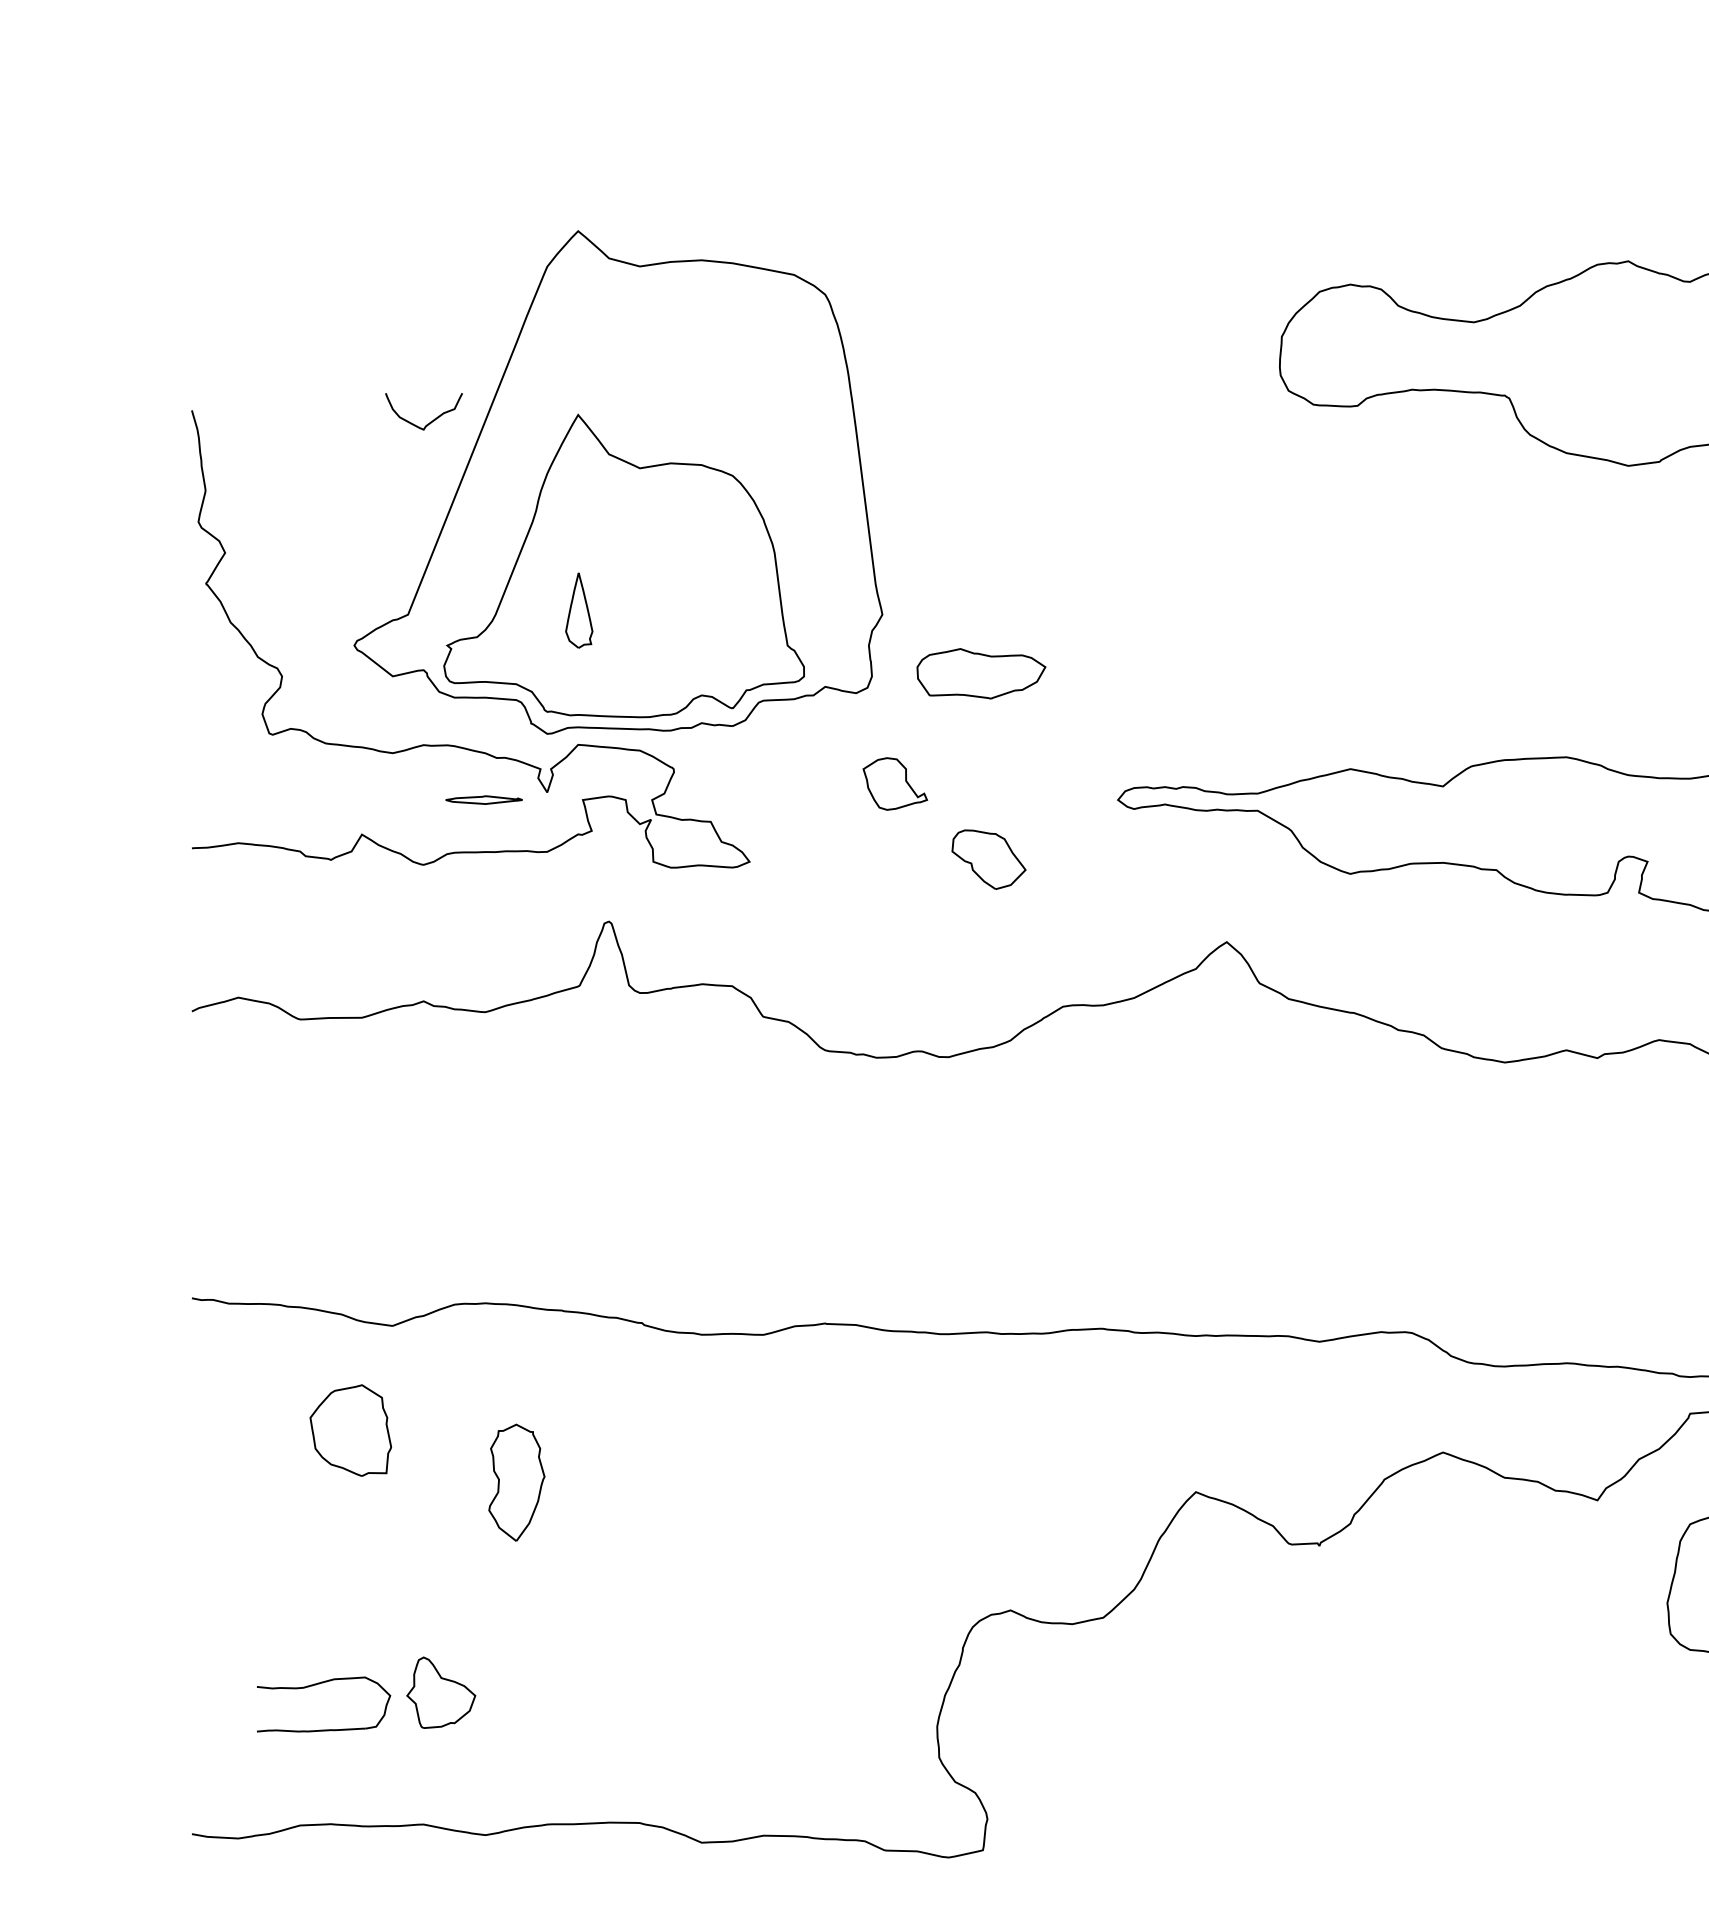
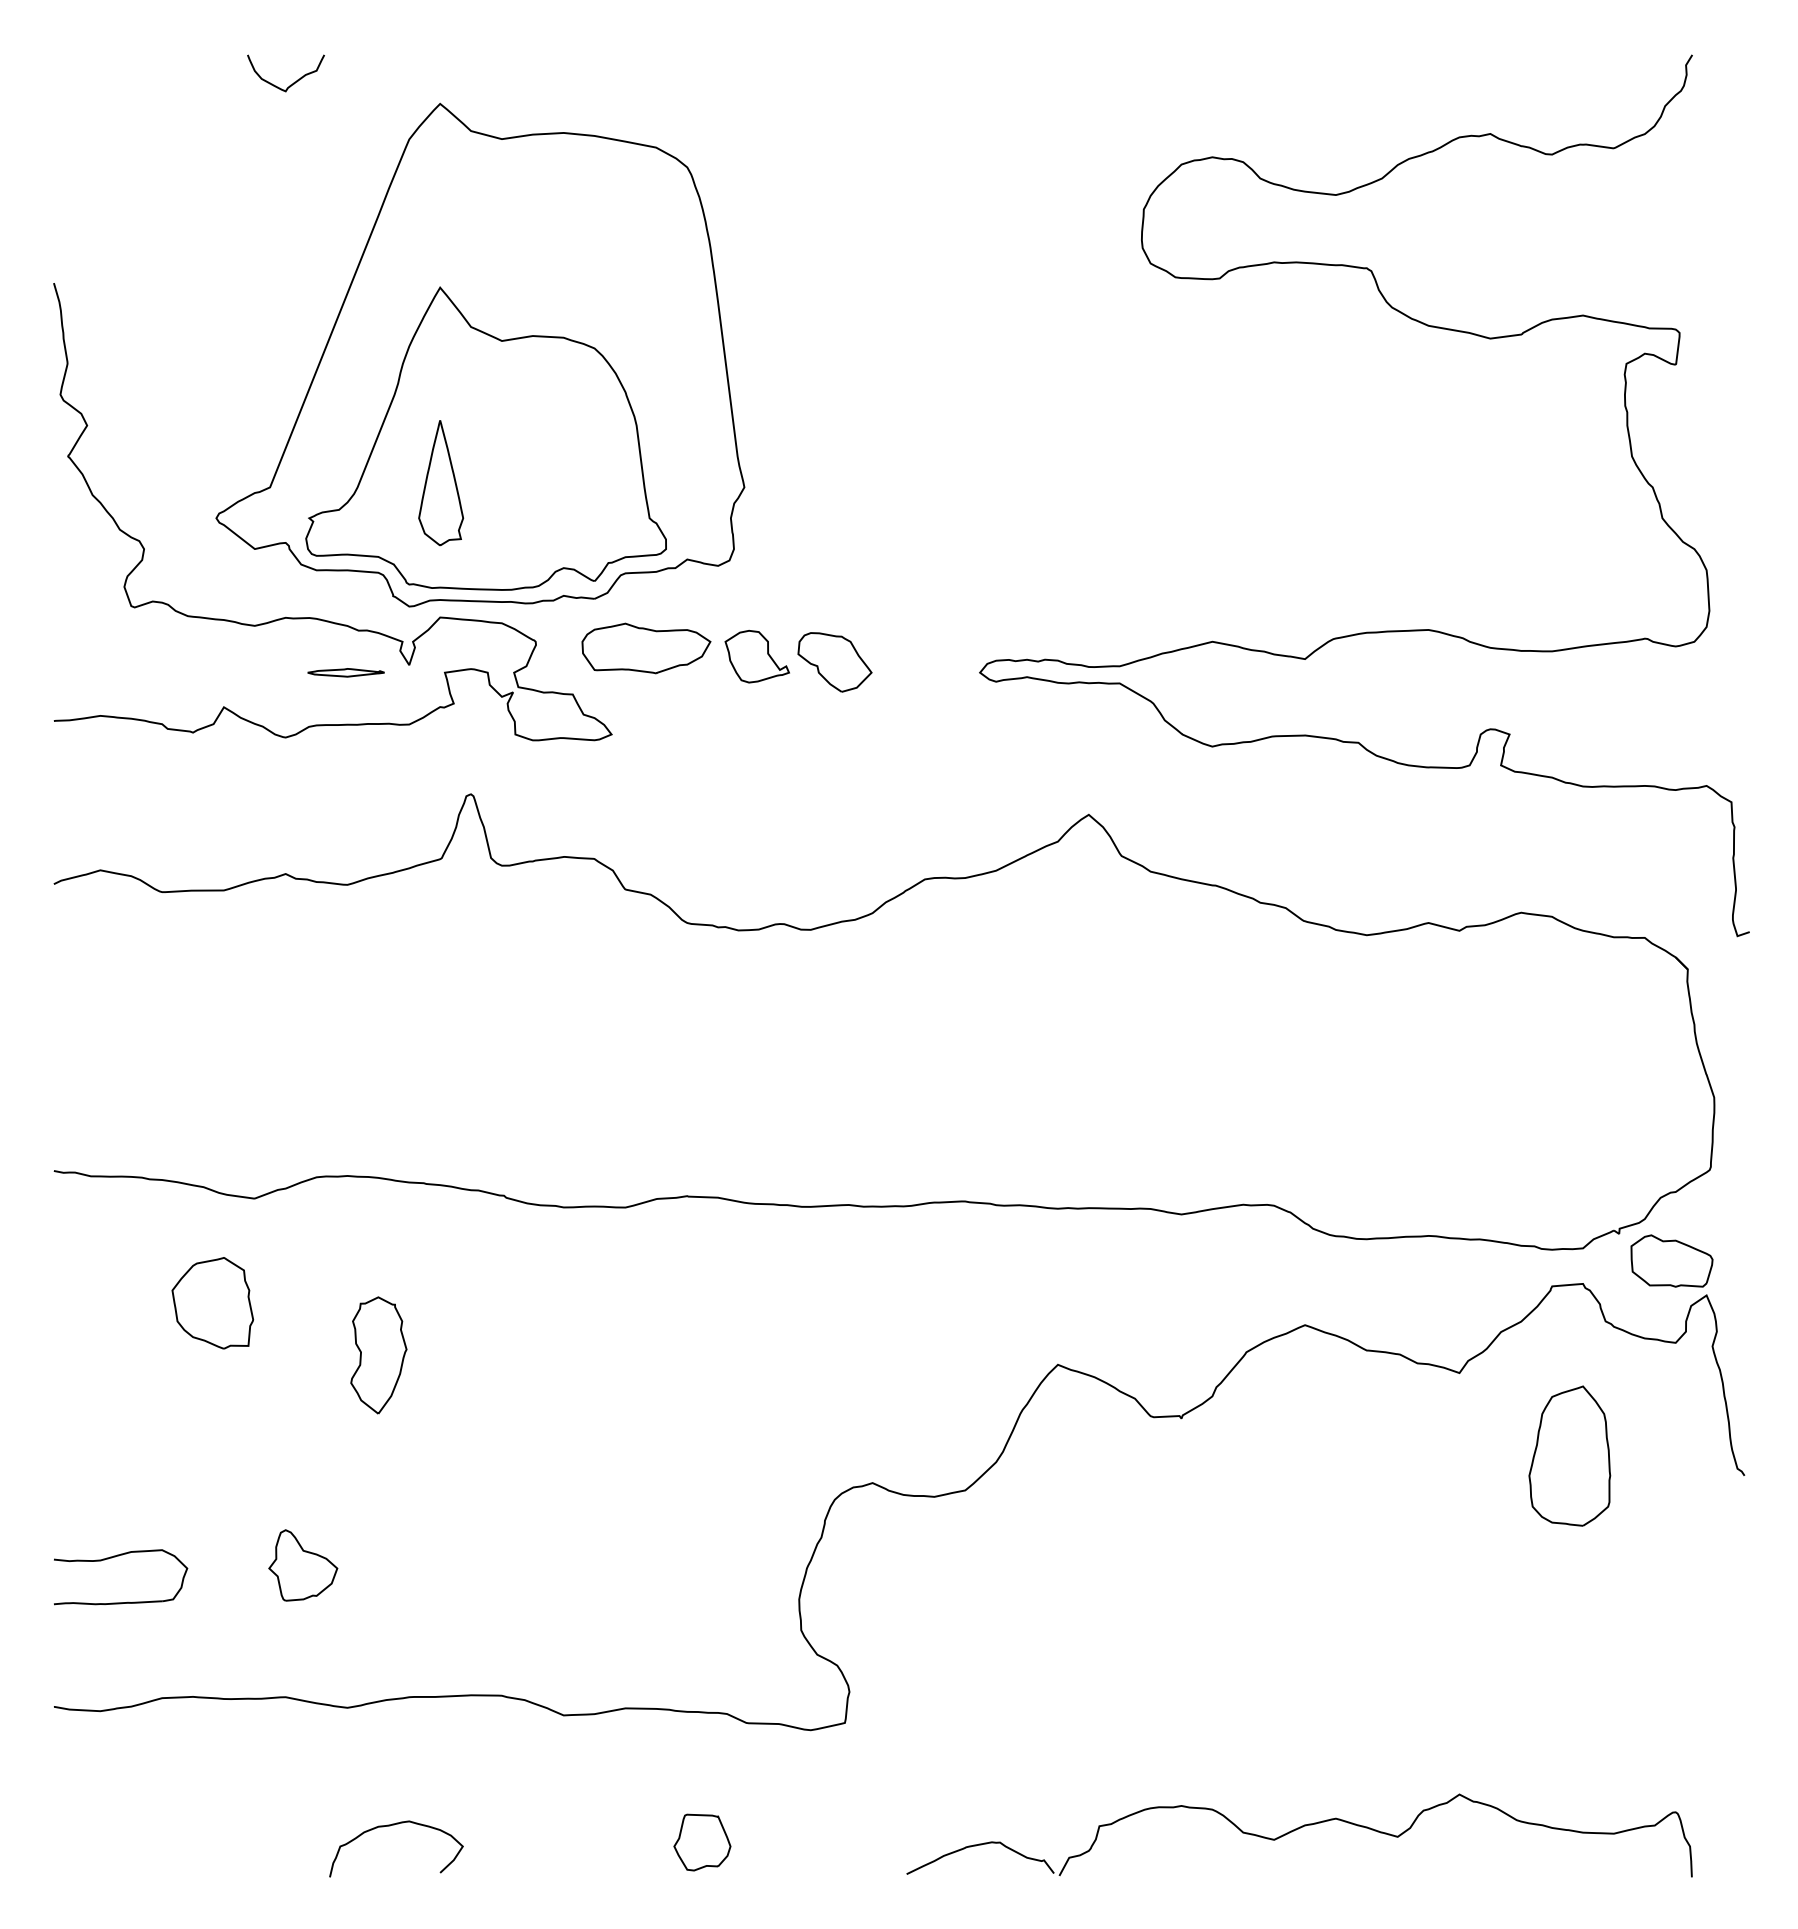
curve: (431, 420) -> (293, 82), moved
part: (579, 610) -> (441, 483), size x1.67
part: (981, 673) -> (646, 648), moved
part: (988, 859) -> (834, 662), moved
part: (318, 1684) -> (115, 1557), moved

